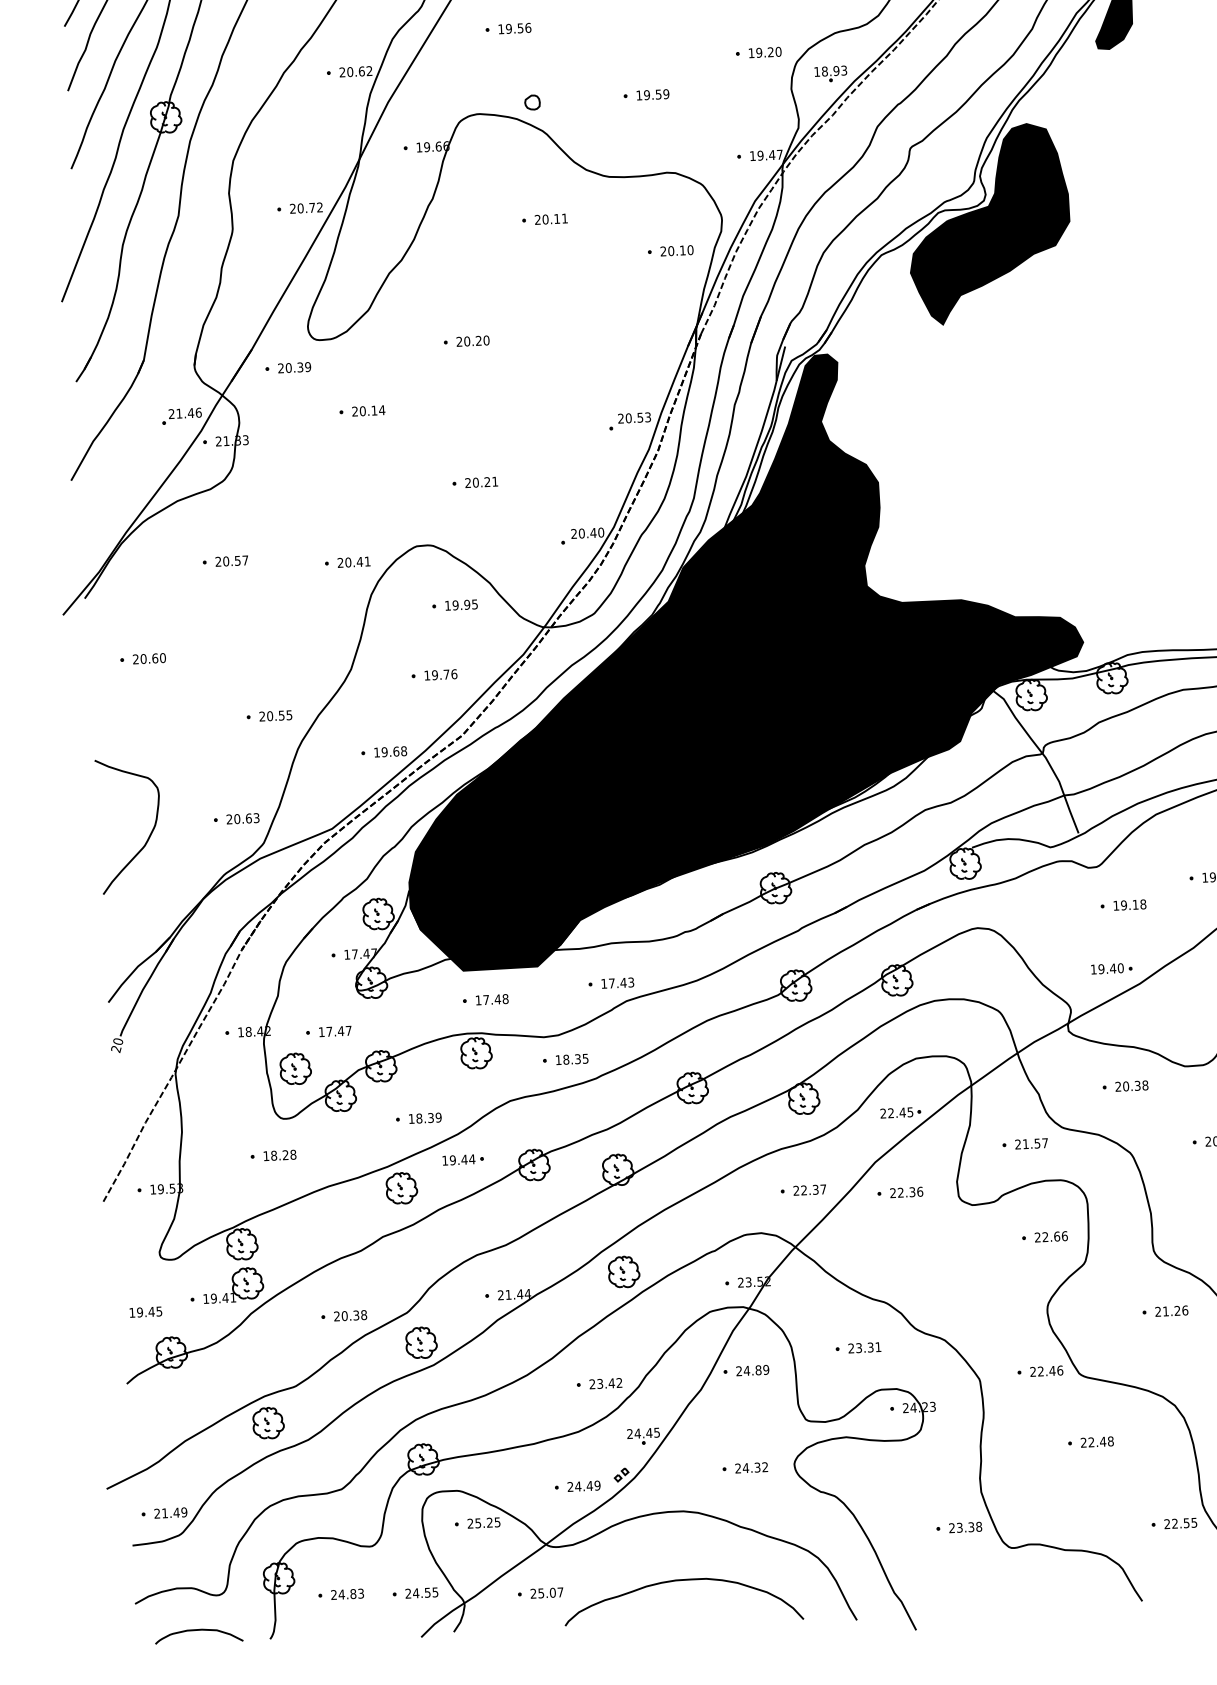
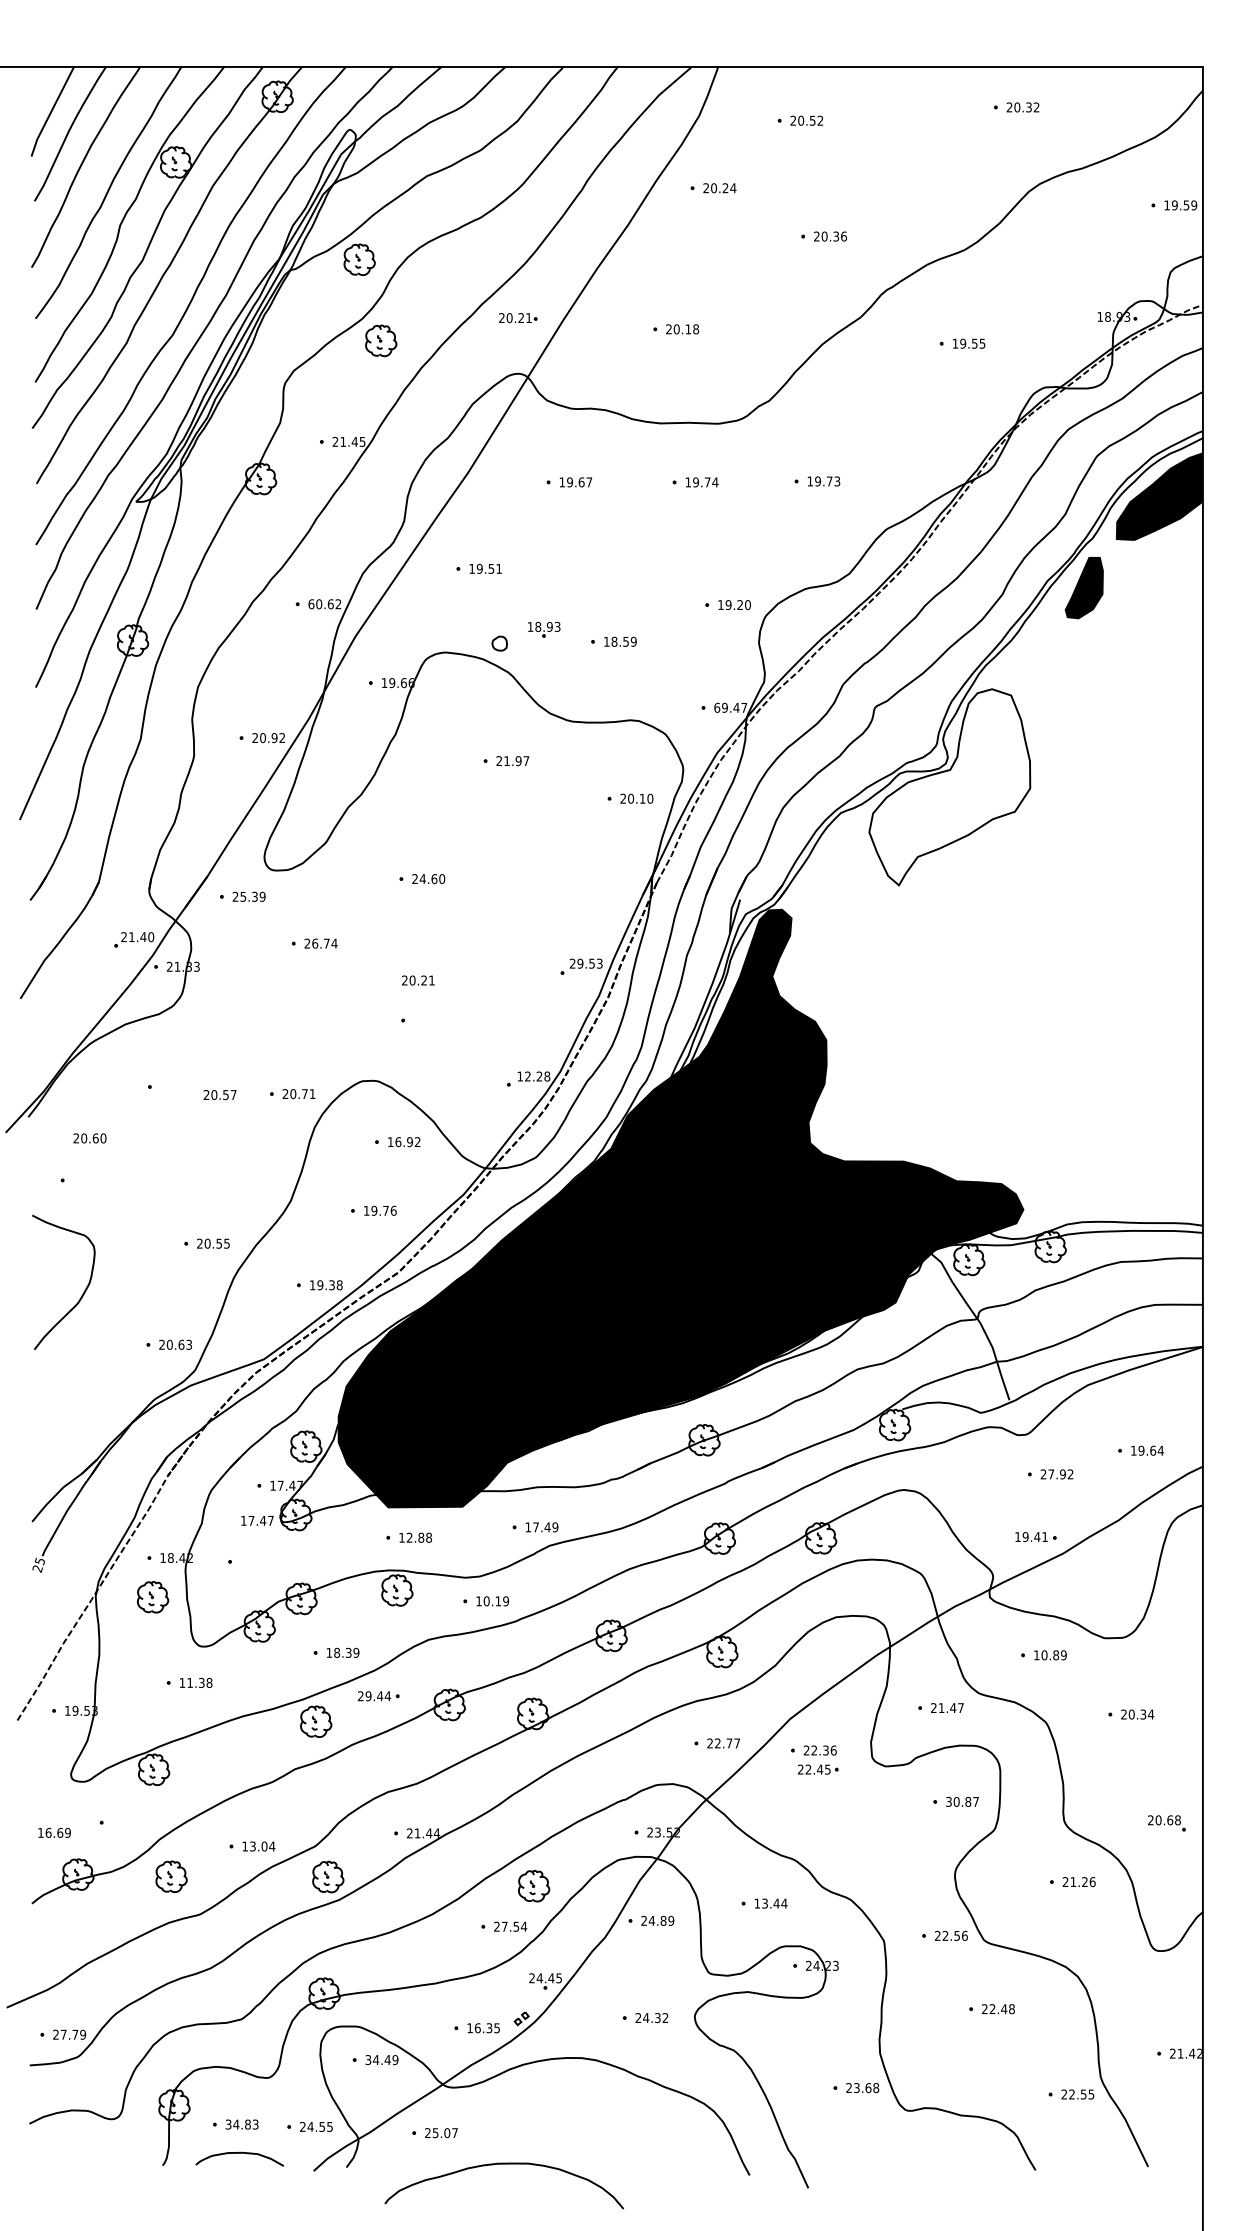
text: (528, 27) -> (499, 568), 19.56 -> 19.51
text: (342, 72) -> (311, 604), 20.62 -> 60.62
part: (831, 73) -> (544, 629), moved
text: (647, 94) -> (614, 641), 19.59 -> 18.59
text: (753, 155) -> (717, 707), 19.47 -> 69.47
text: (312, 208) -> (274, 738), 20.72 -> 20.92
text: (555, 219) -> (516, 761), 20.11 -> 21.97
fill: (988, 224) -> (949, 787), removed
text: (472, 341) -> (428, 879), 20.20 -> 24.60
text: (288, 367) -> (243, 896), 20.39 -> 25.39
text: (368, 410) -> (320, 943), 20.14 -> 26.74
text: (198, 412) -> (151, 936), 21.46 -> 21.40
text: (628, 418) -> (580, 963), 20.53 -> 29.53
text: (481, 482) -> (418, 980), moved
text: (587, 533) -> (533, 1076), 20.40 -> 12.28
text: (231, 561) -> (219, 1095), moved
text: (359, 561) -> (304, 1093), 20.41 -> 20.71
text: (464, 605) -> (407, 1142), 19.95 -> 16.92
text: (148, 658) -> (89, 1138), moved
text: (395, 751) -> (331, 1285), 19.68 -> 19.38
curve: (148, 836) -> (82, 1293), moved
text: (1129, 905) -> (1056, 1474), 19.18 -> 27.92
text: (1121, 968) -> (1045, 1537), 19.40 -> 19.41
text: (631, 982) -> (555, 1527), 17.43 -> 17.49
text: (492, 999) -> (415, 1537), 17.48 -> 12.88
text: (335, 1031) -> (257, 1520), moved
text: (117, 1041) -> (39, 1561), 20 -> 25
text: (576, 1059) -> (496, 1601), 18.35 -> 10.19
part: (296, 1069) -> (153, 1597), moved
text: (1131, 1086) -> (1049, 1655), 20.38 -> 10.89
part: (901, 1112) -> (818, 1769), moved
text: (1037, 1143) -> (953, 1708), 21.57 -> 21.47
text: (279, 1155) -> (195, 1682), 18.28 -> 11.38
text: (444, 1160) -> (360, 1696), 19.44 -> 29.44
text: (815, 1189) -> (729, 1743), 22.37 -> 22.77
text: (1051, 1236) -> (962, 1801), 22.66 -> 30.87
part: (624, 1272) -> (534, 1886), moved
part: (233, 1285) -> (143, 1810), removed
text: (148, 1311) -> (57, 1832), 19.45 -> 16.69
text: (350, 1315) -> (258, 1846), 20.38 -> 13.04
text: (864, 1347) -> (770, 1903), 23.31 -> 13.44
text: (1052, 1370) -> (957, 1935), 22.46 -> 22.56
text: (609, 1383) -> (514, 1926), 23.42 -> 27.54
part: (268, 1422) -> (171, 1876), moved
text: (583, 1486) -> (483, 2028), 24.49 -> 16.35
text: (170, 1512) -> (69, 2034), 21.49 -> 27.79
text: (483, 1523) -> (381, 2060), 25.25 -> 34.49
text: (971, 1527) -> (868, 2088), 23.38 -> 23.68
curve: (682, 1580) -> (504, 2164), moved
text: (333, 1594) -> (228, 2124), 24.83 -> 34.83
curve: (198, 1630) -> (239, 2153), moved

